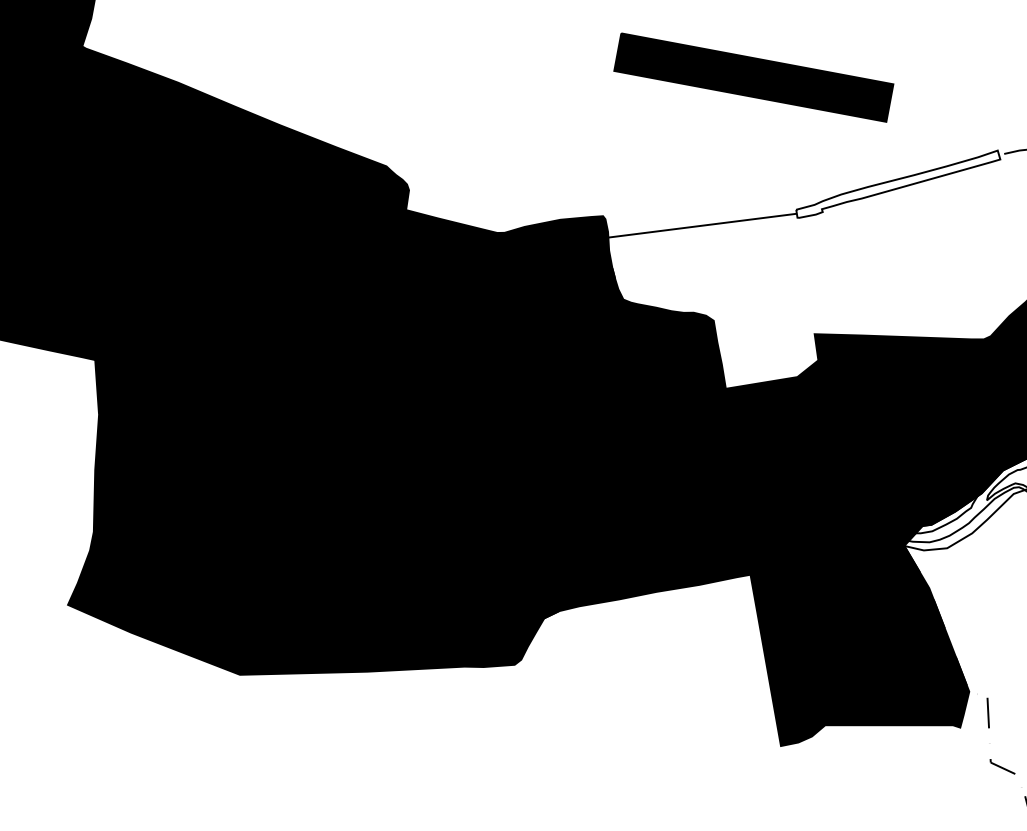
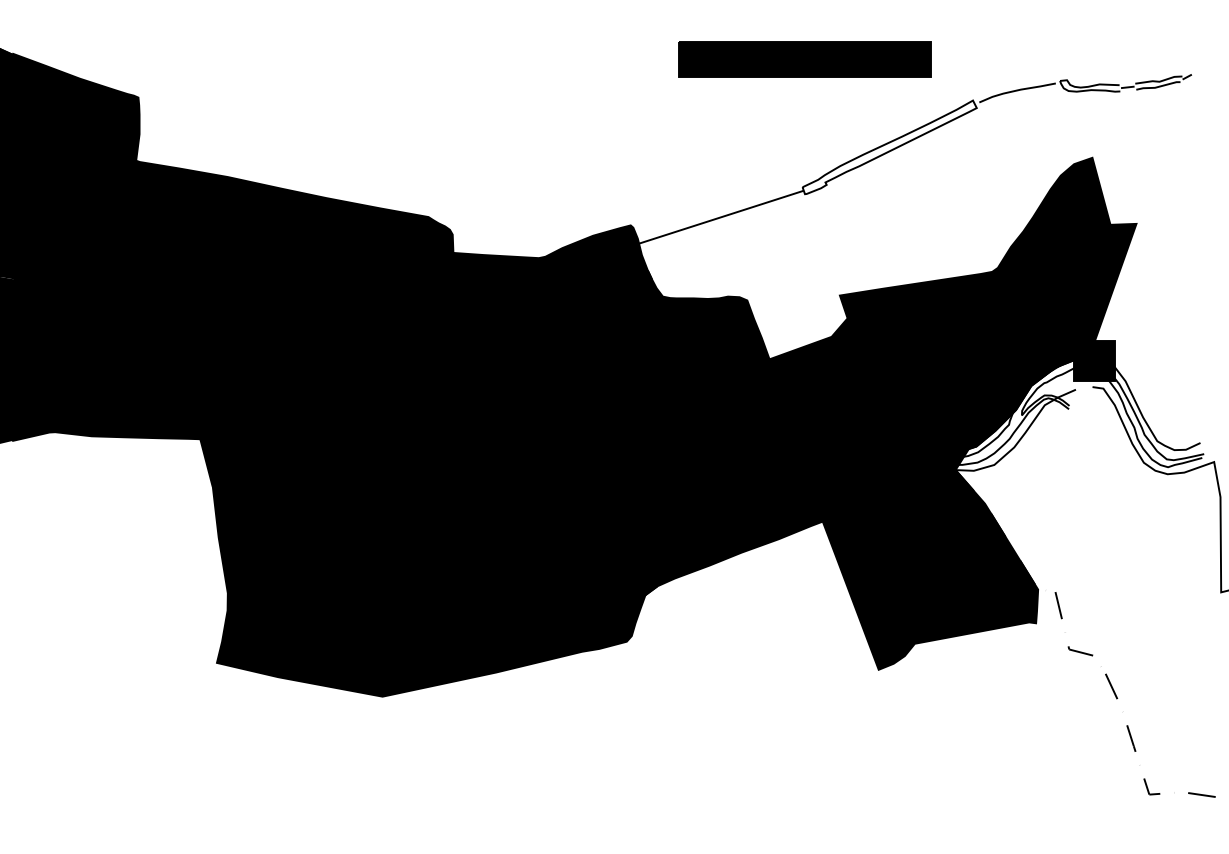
part: (752, 77) -> (804, 59), moved

